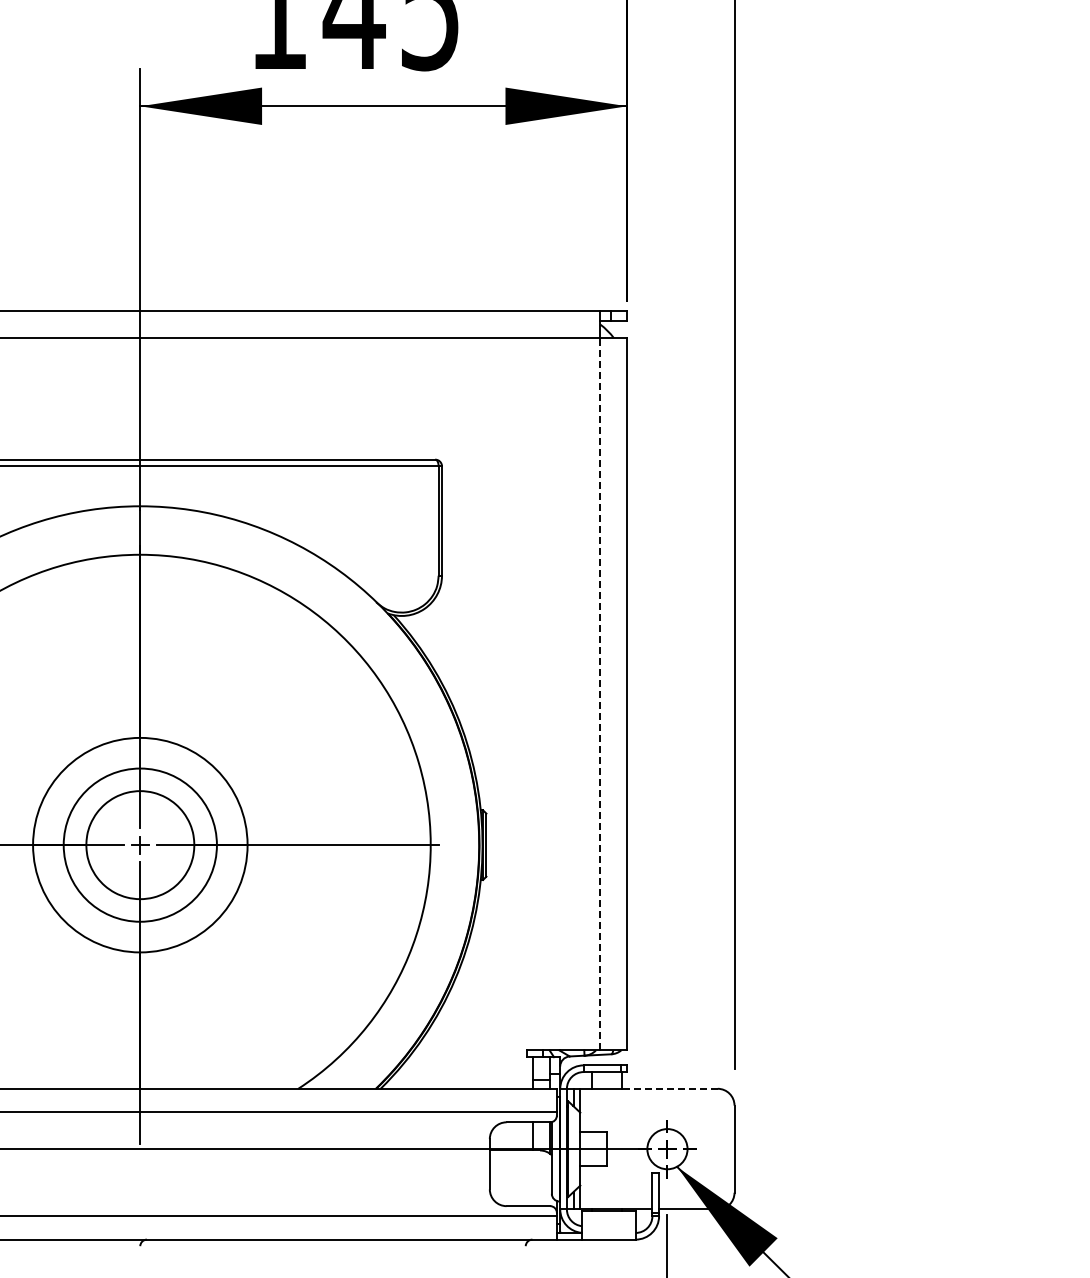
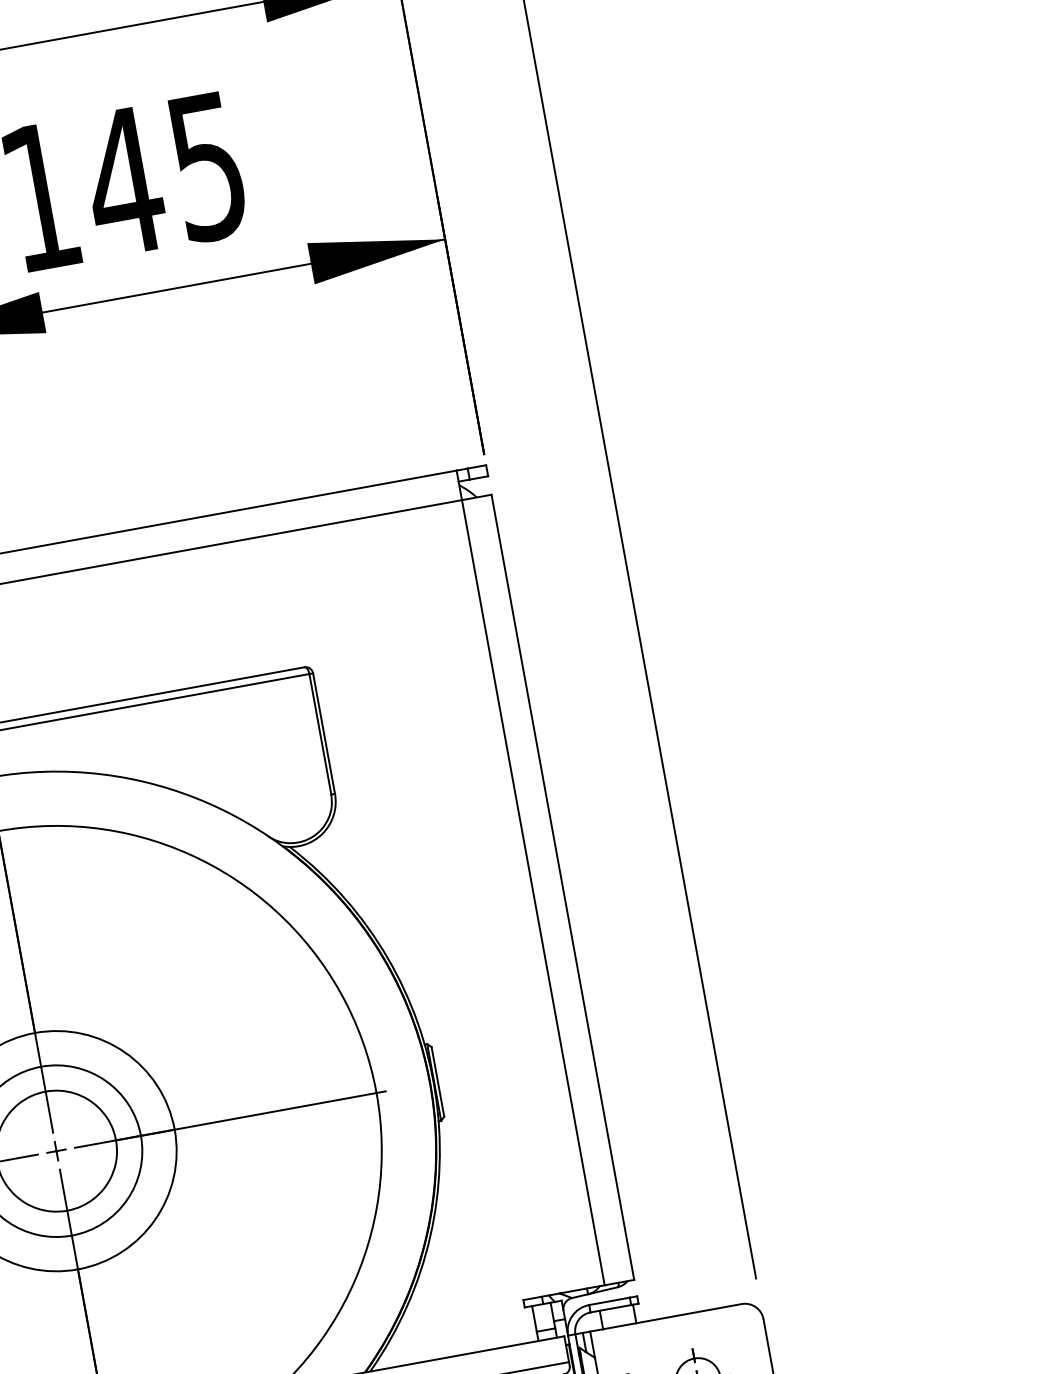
line: (600, 693) -> (533, 891), dashed -> solid
line: (669, 1088) -> (688, 1313), dashed -> solid

